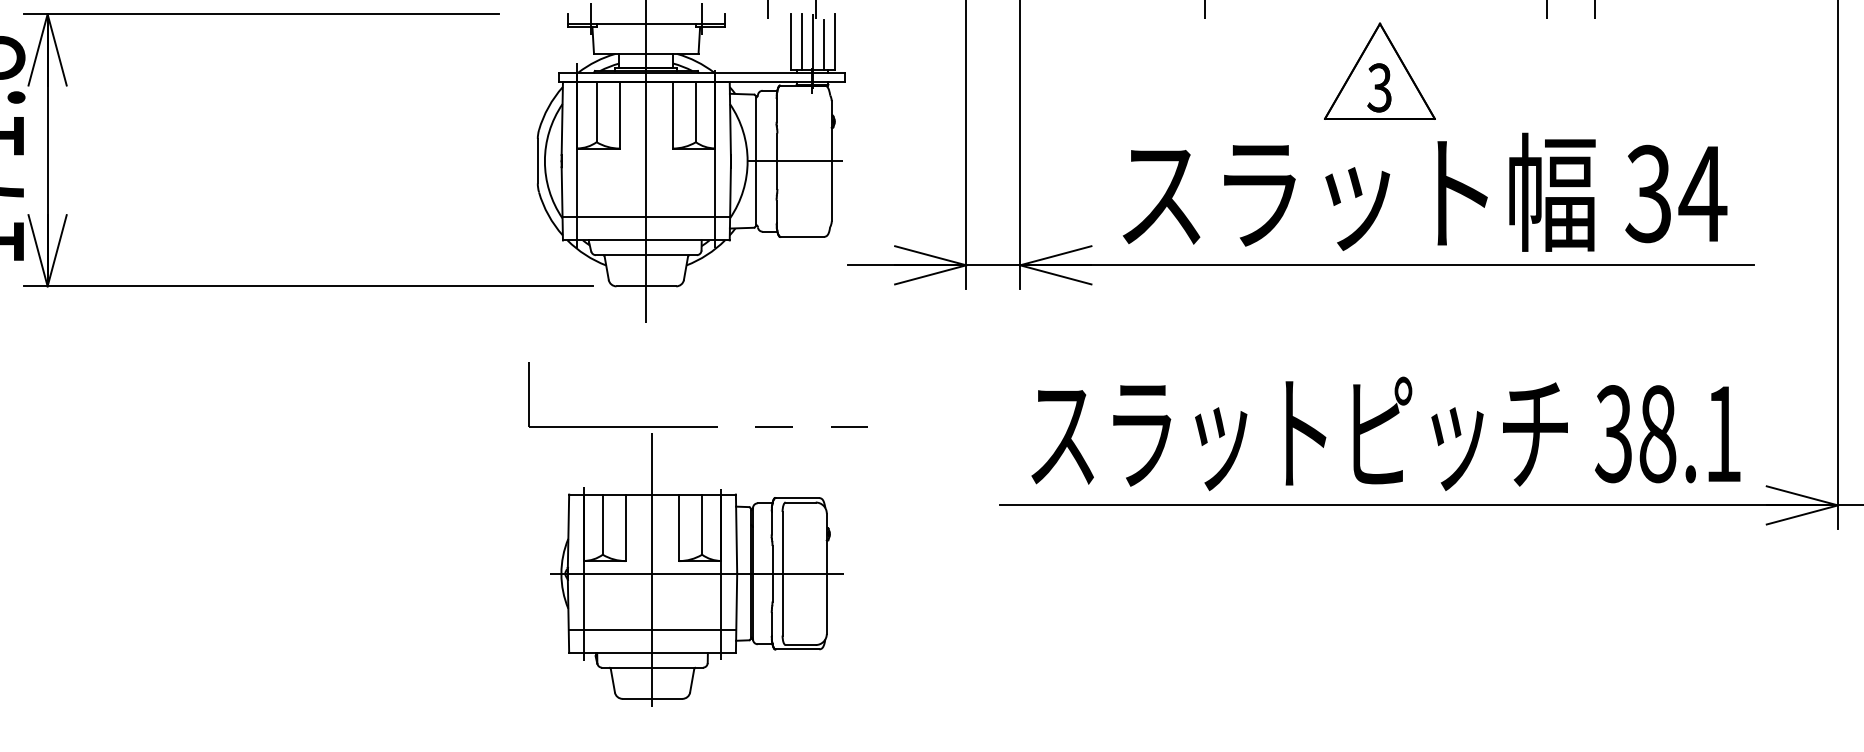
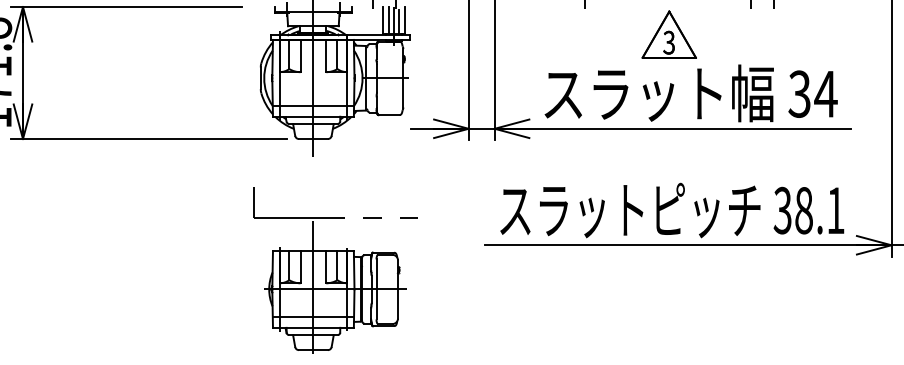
part: (698, 534) -> (335, 270), moved

